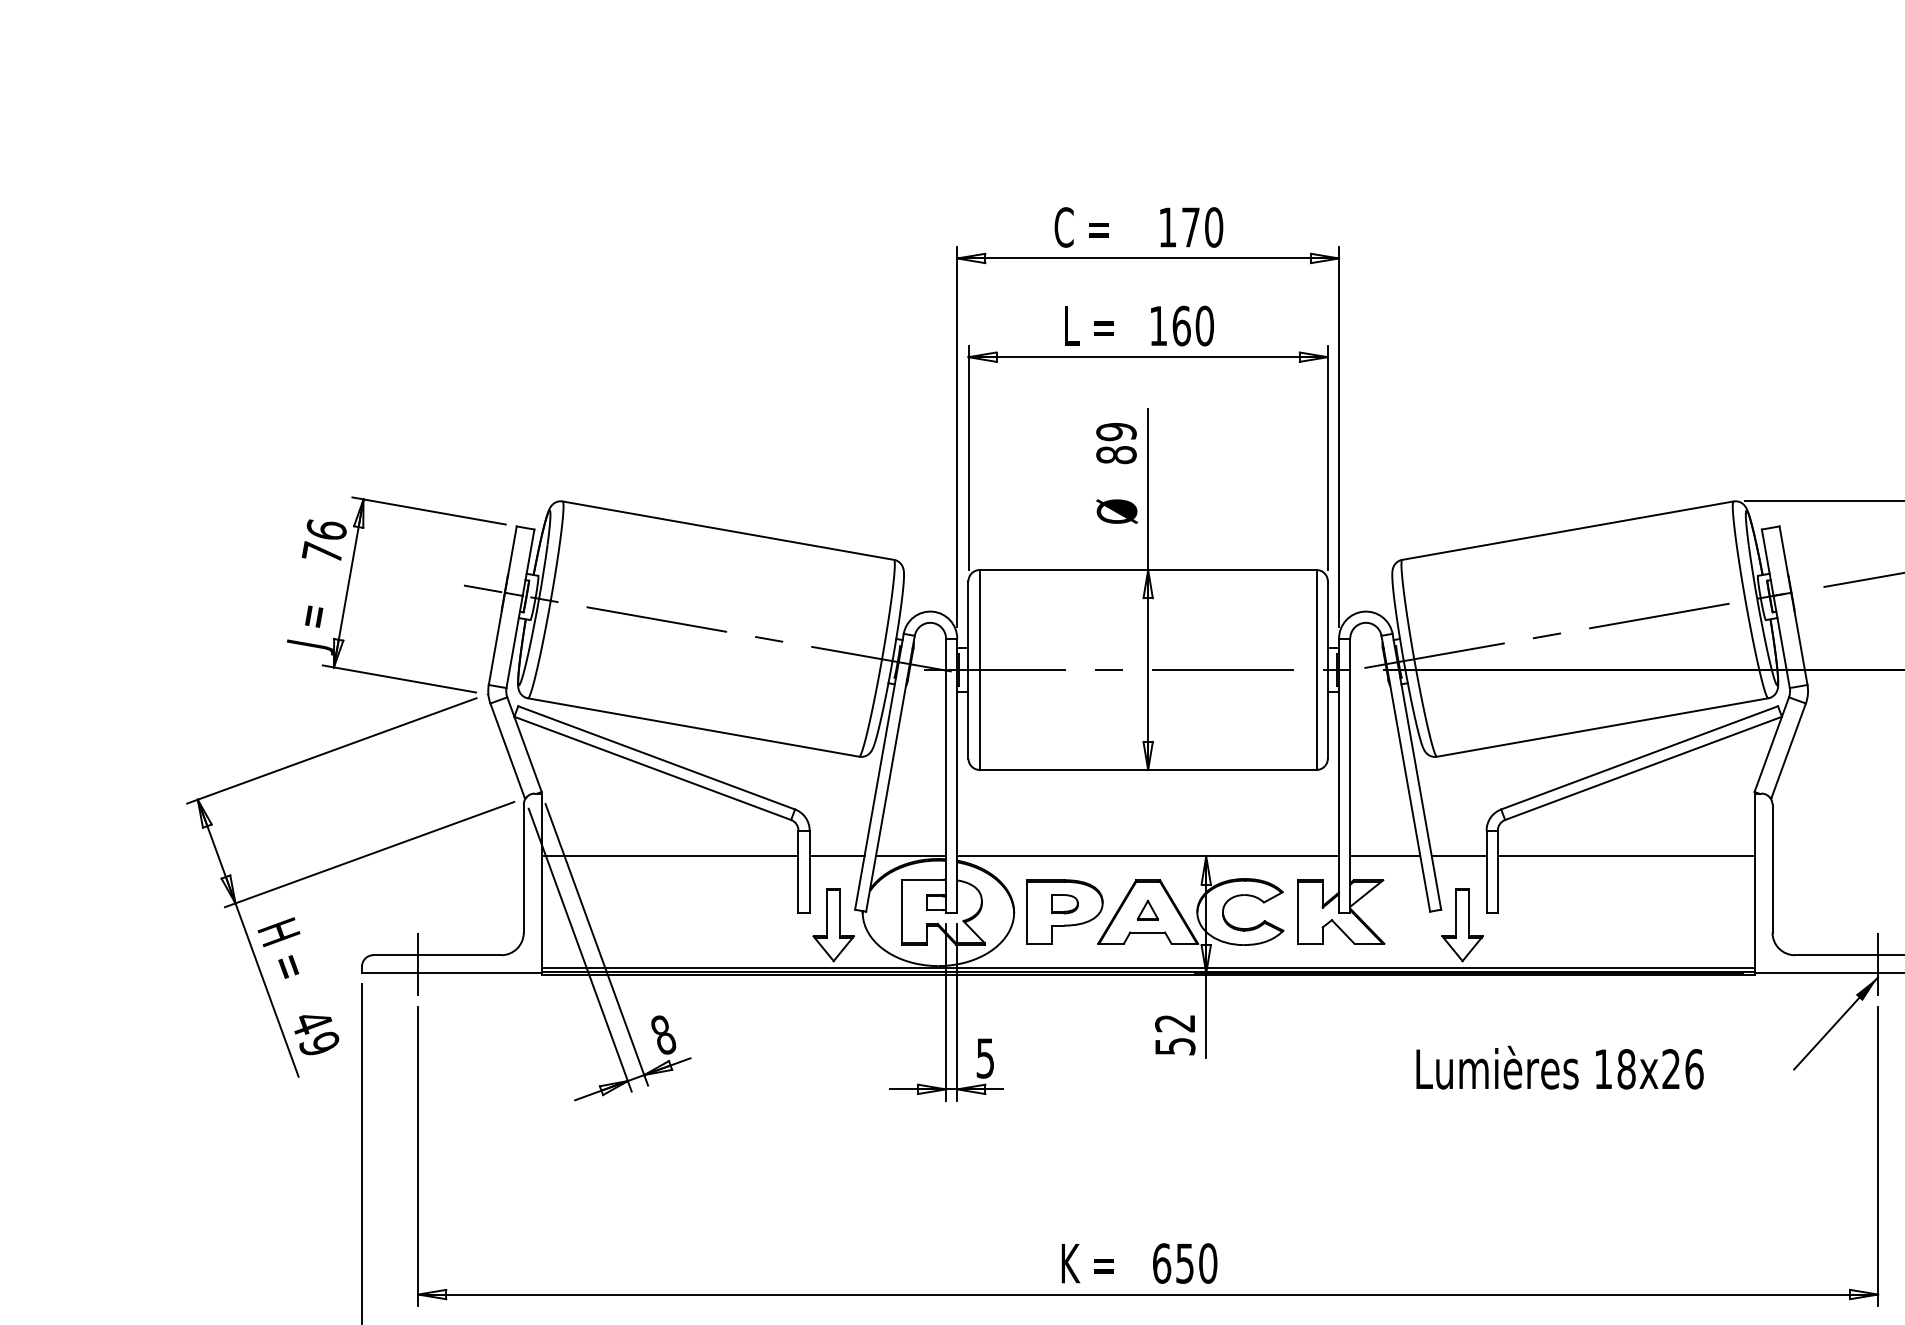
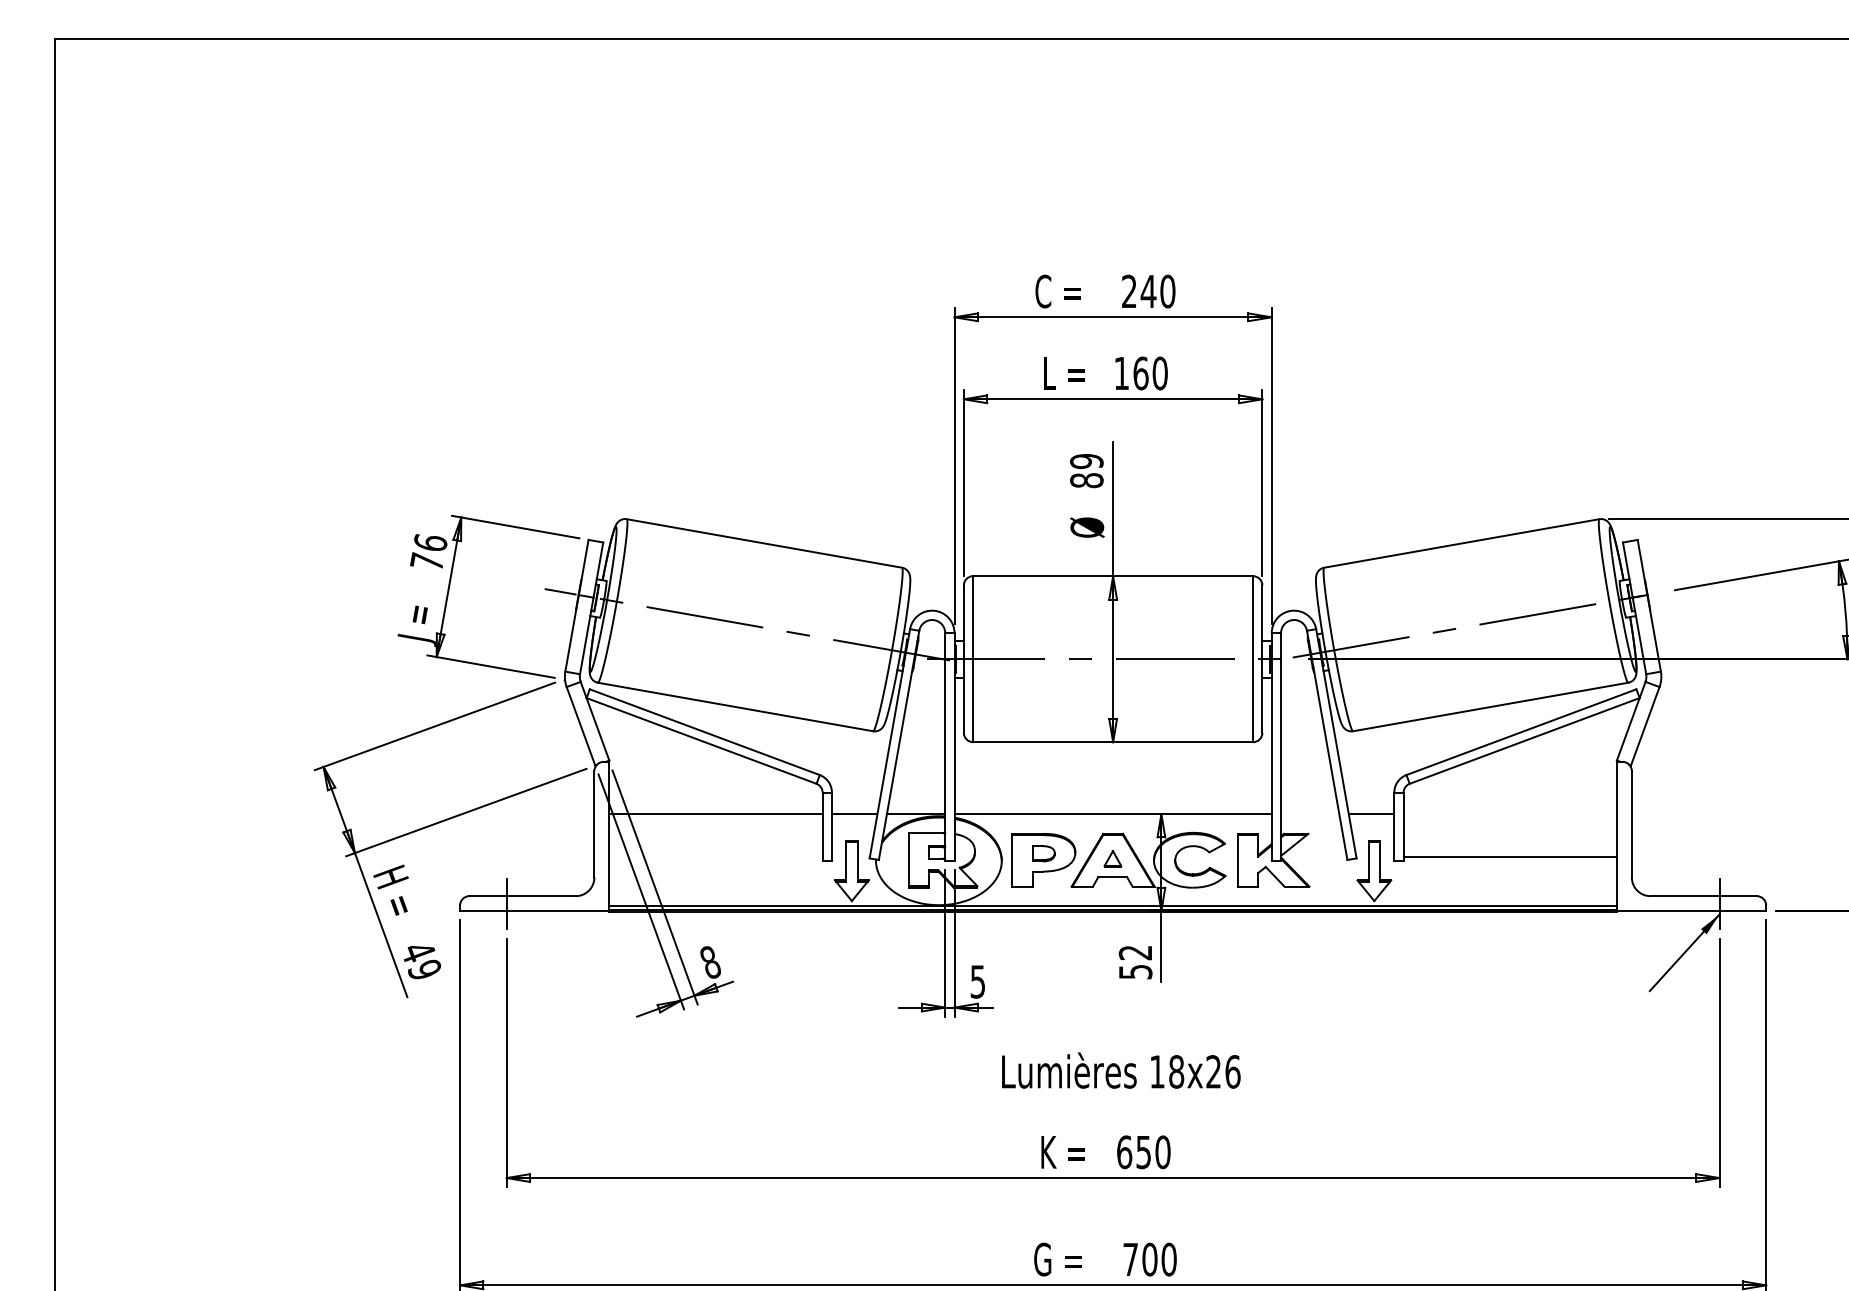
text: (1179, 226) -> (1139, 290), 170 -> 240
line: (1385, 856) -> (1310, 814), removed
line: (1625, 856) -> (1509, 857), moved
text: (1560, 1067) -> (1121, 1070), moved

